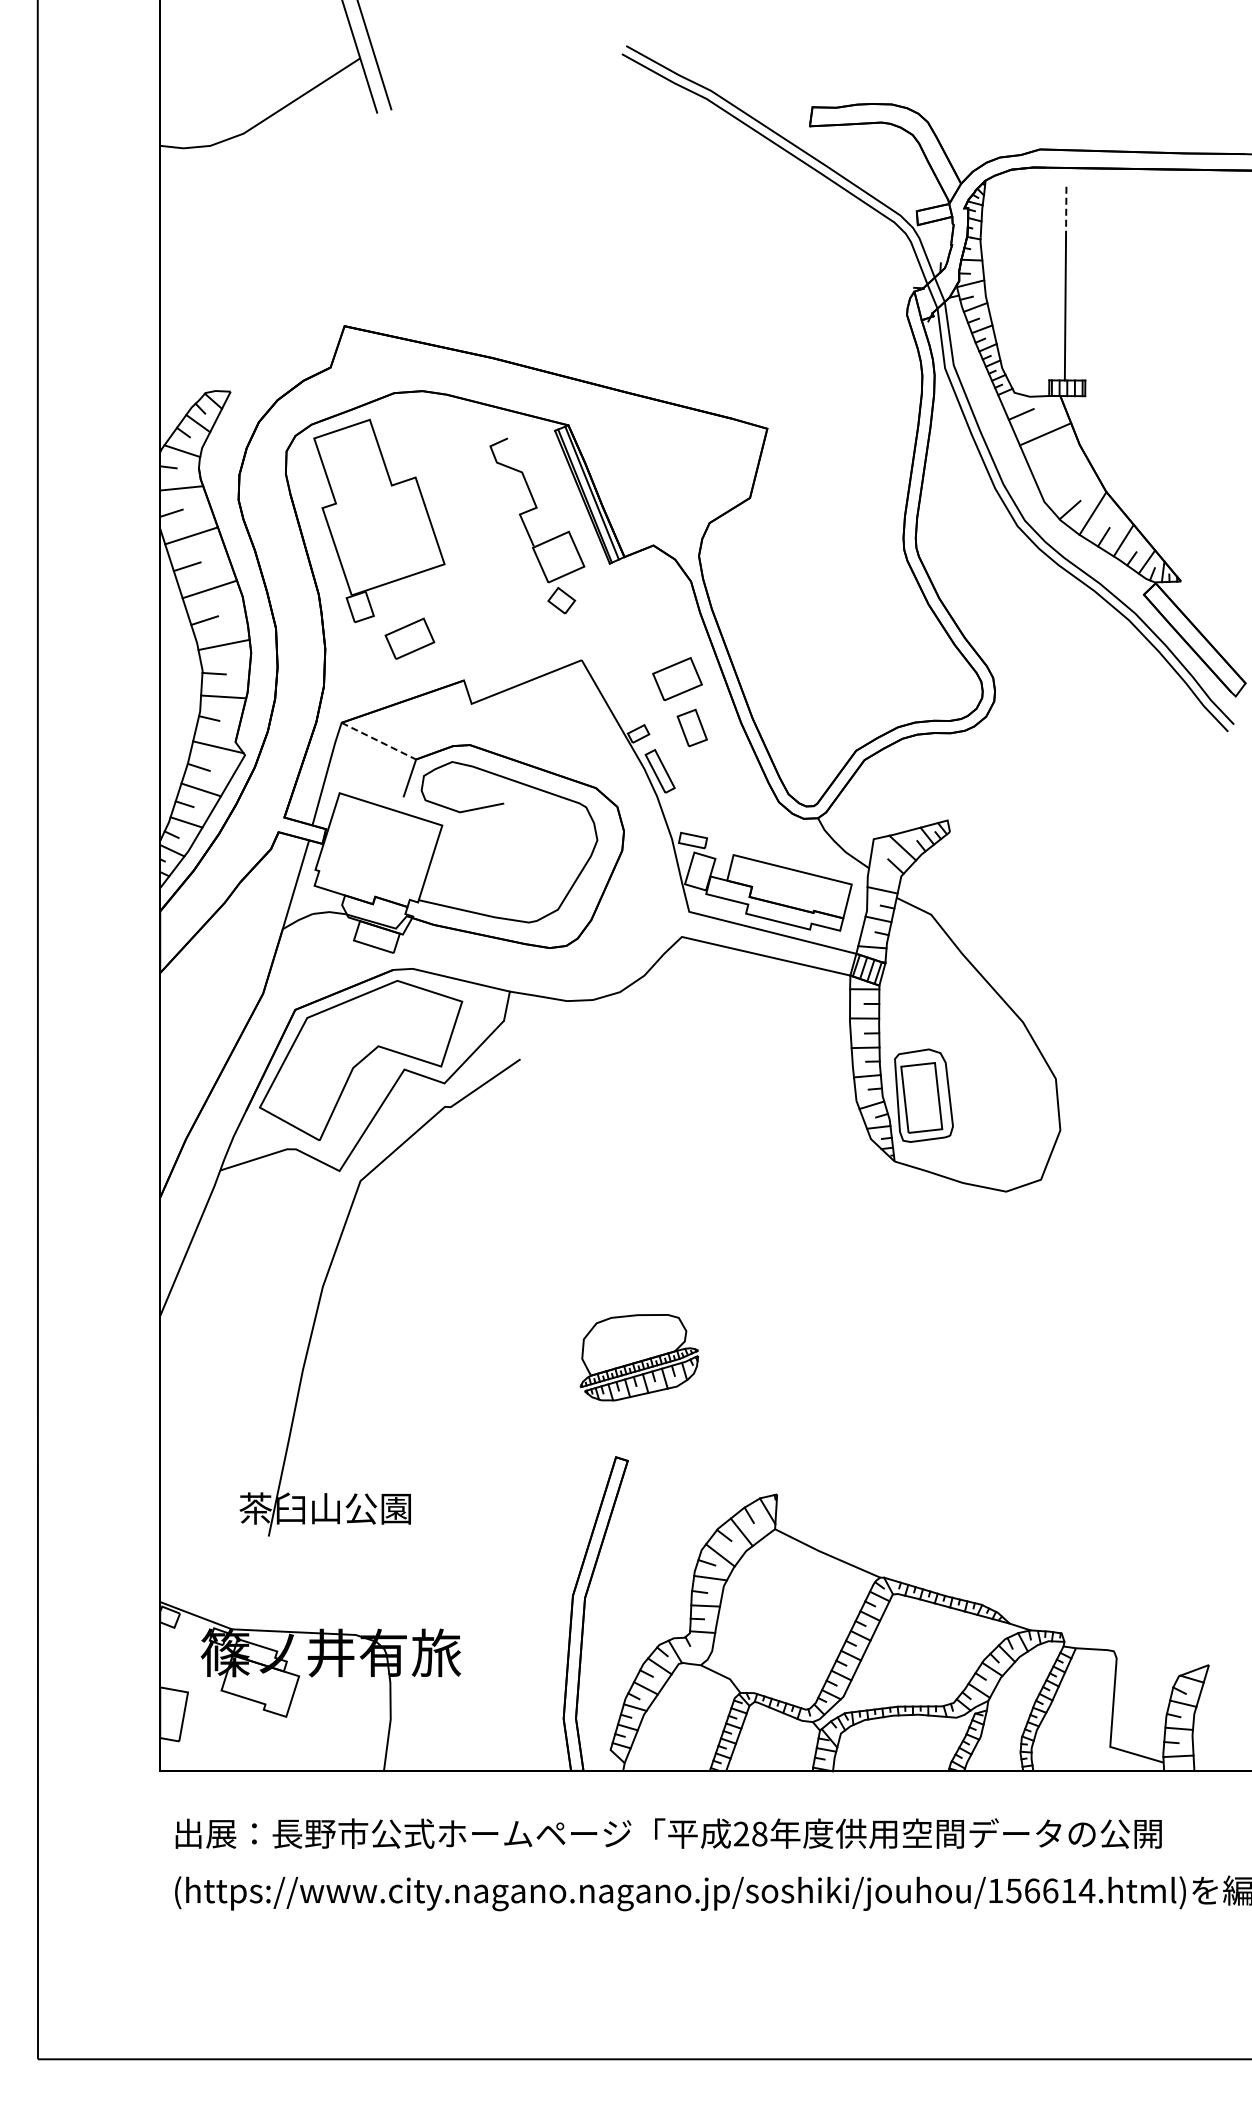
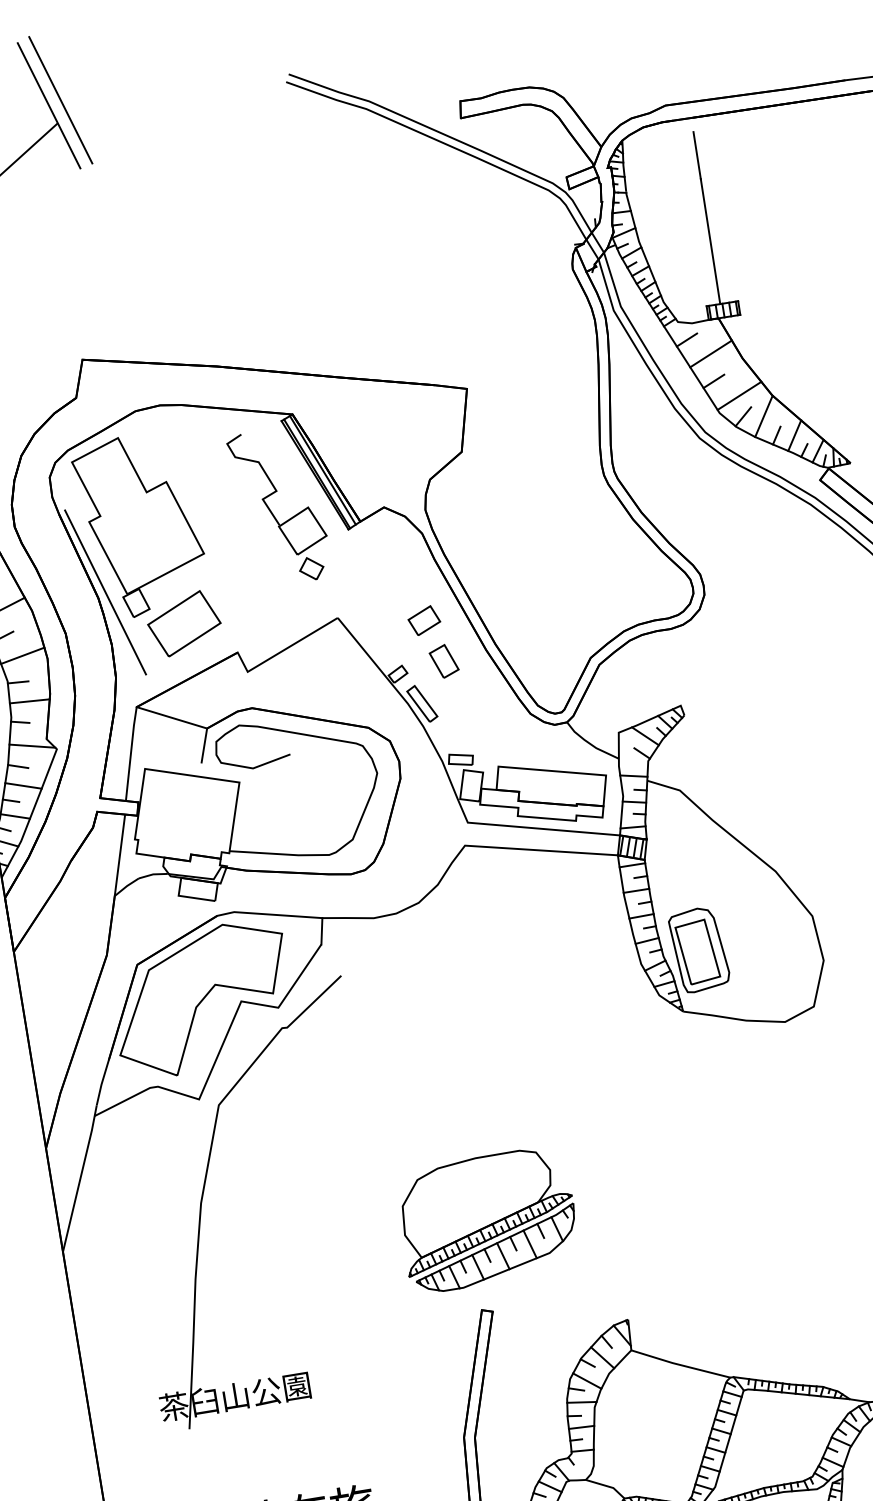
line: (1066, 210) -> (697, 155), dashed -> solid
line: (1043, 464) -> (713, 380), added
line: (1069, 485) -> (739, 395), added
line: (327, 589) -> (105, 592), added
part: (409, 638) -> (183, 623), size x1.67
part: (677, 678) -> (424, 620), size x0.71
line: (378, 741) -> (171, 718), dashed -> solid
part: (639, 1357) -> (488, 1219), size x1.67

